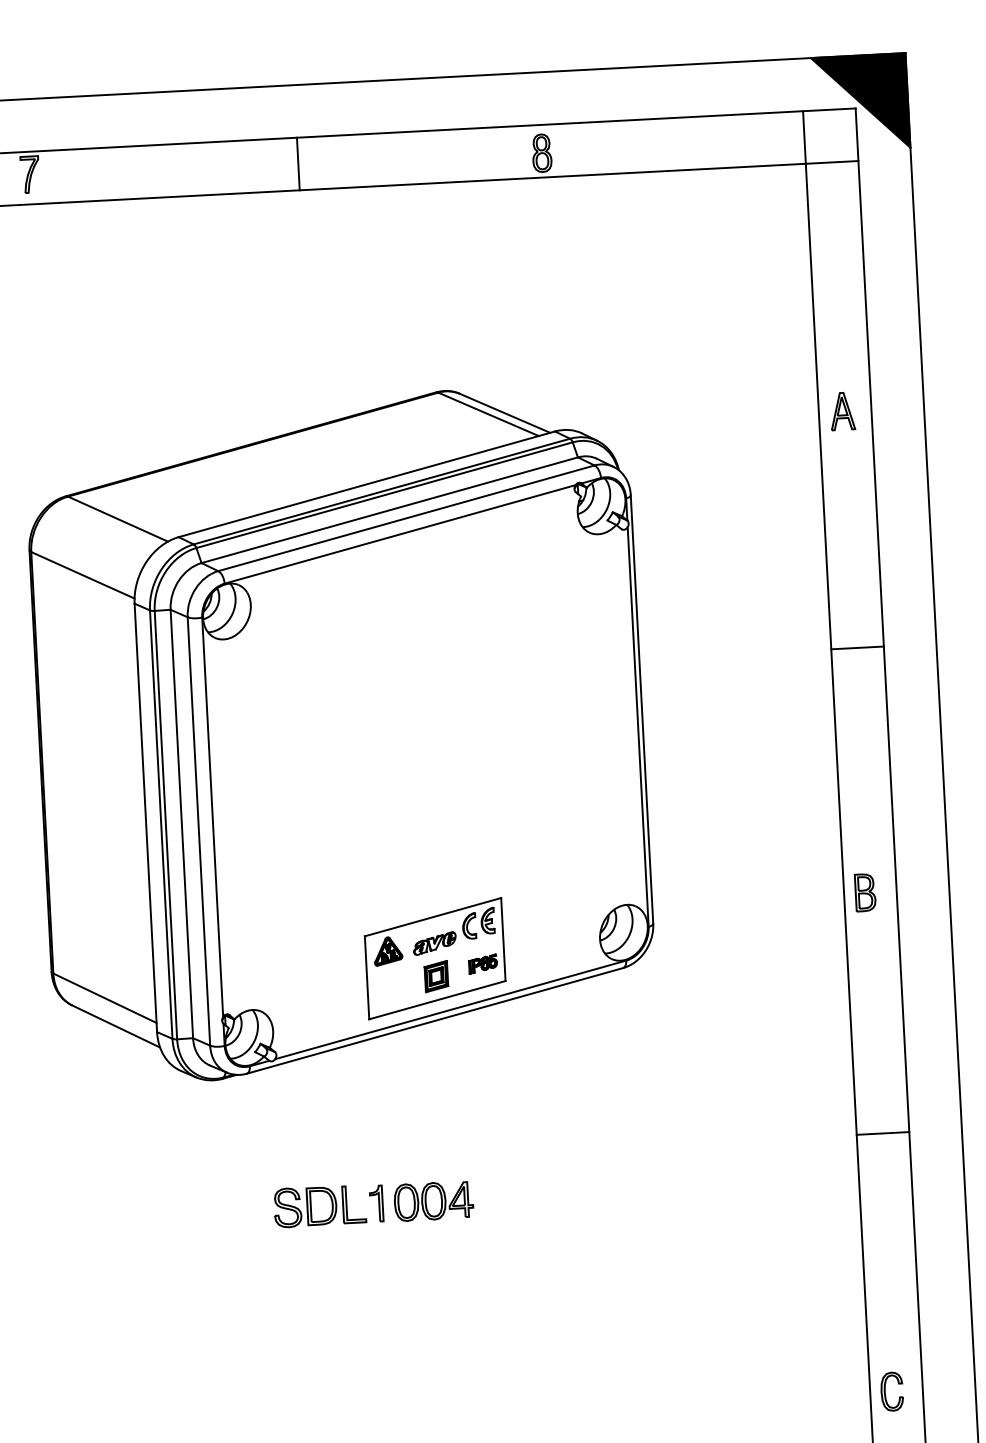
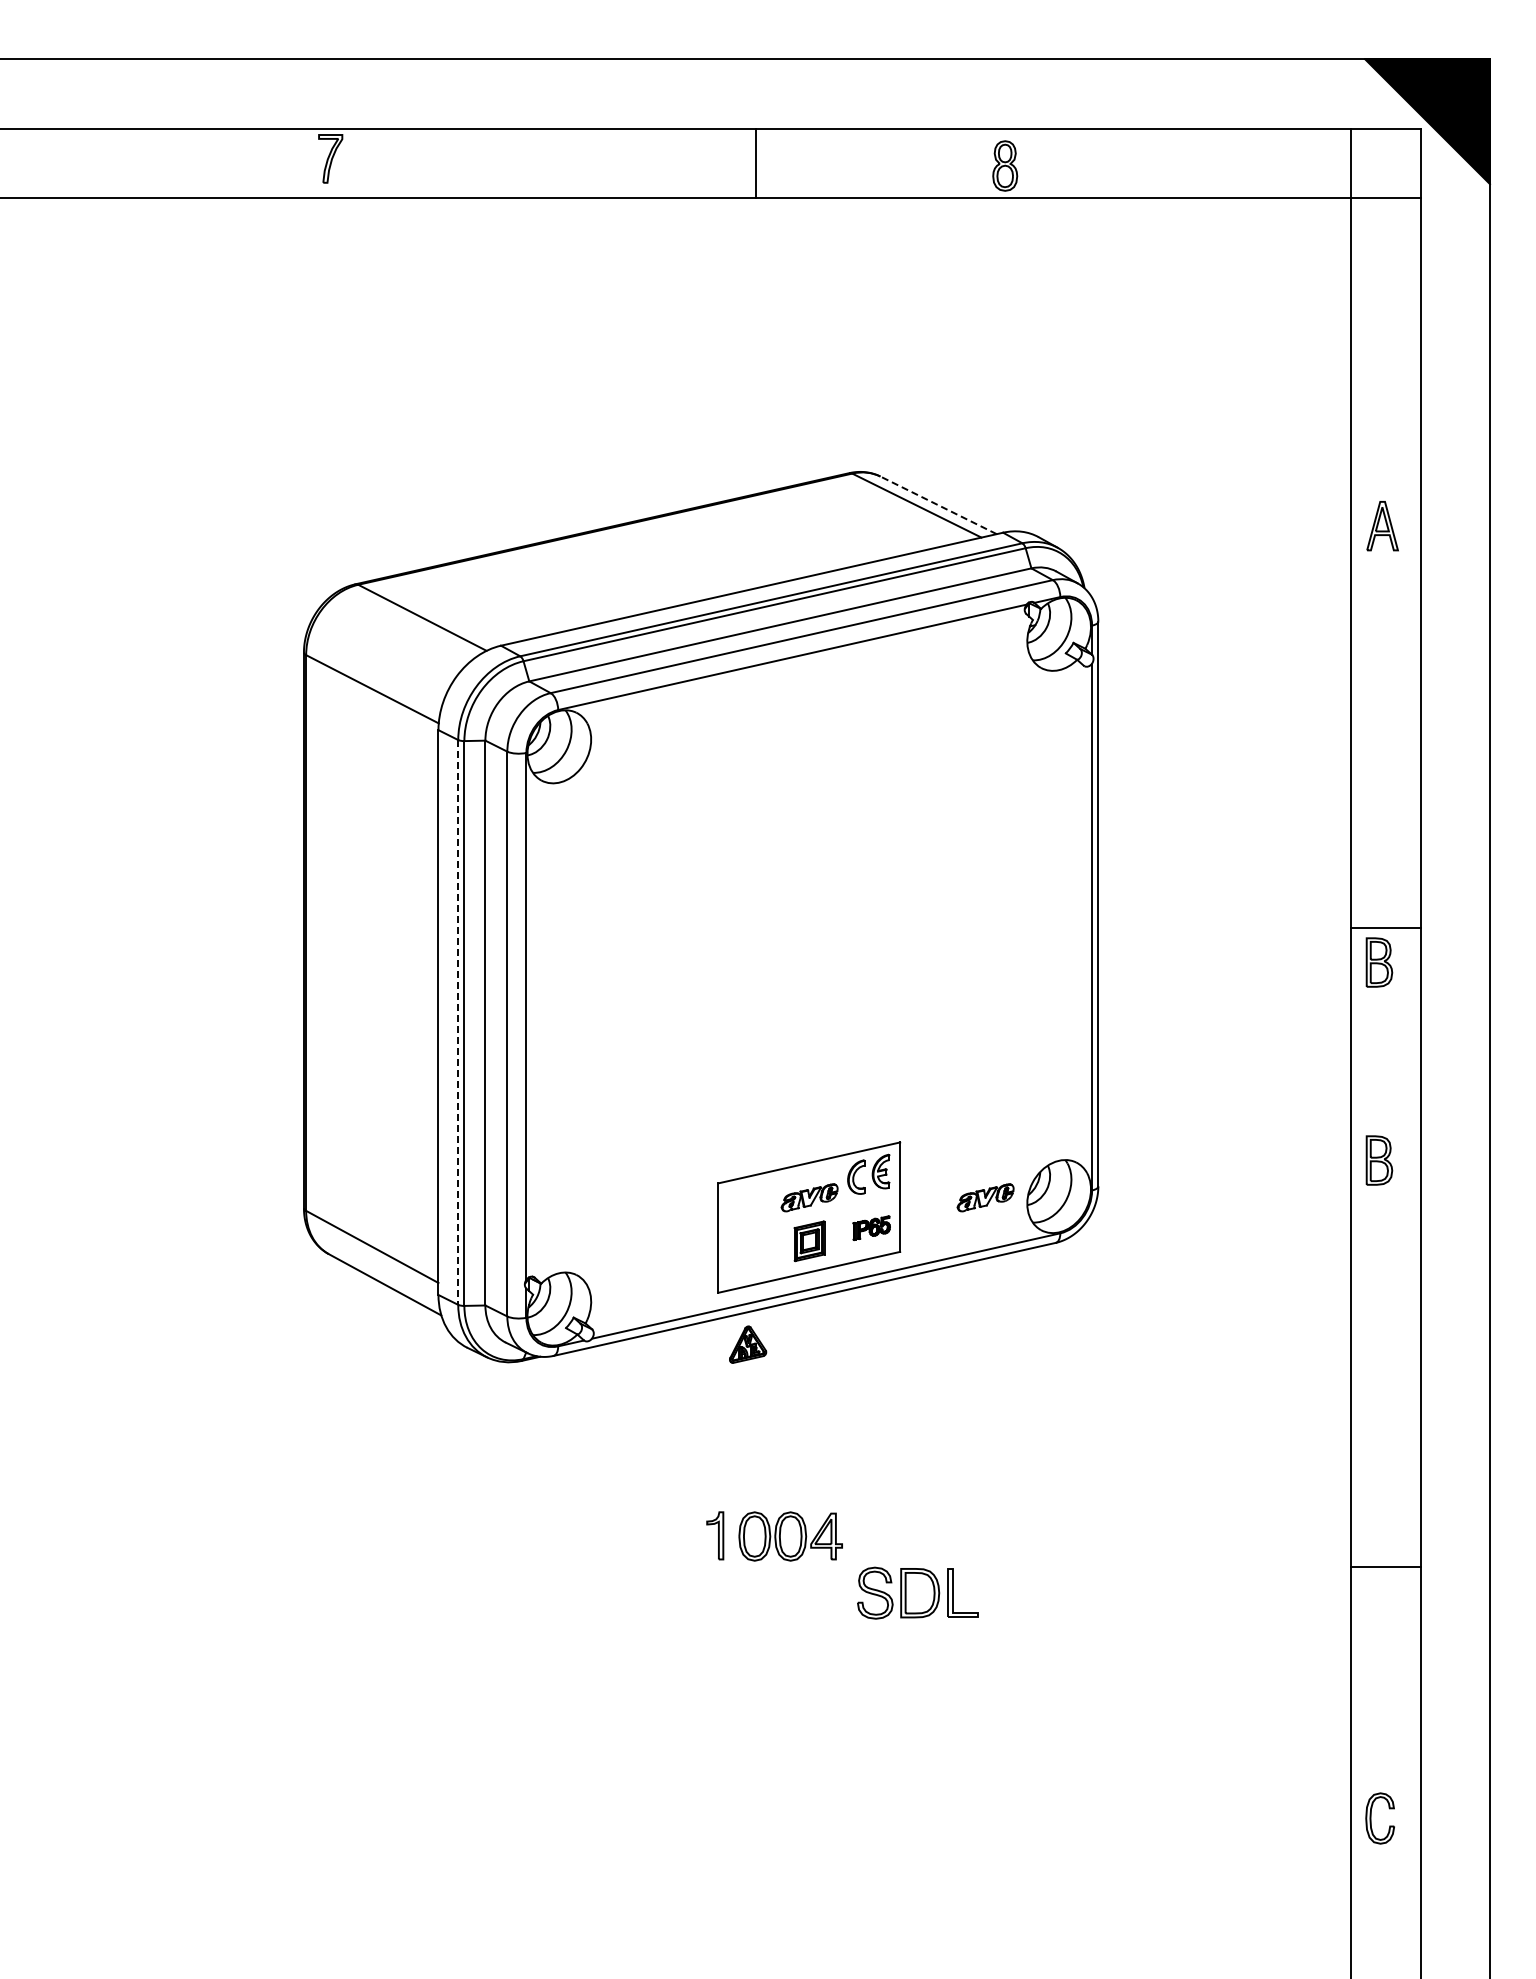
line: (298, 164) -> (756, 163), moved
line: (504, 413) -> (938, 505), solid -> dashed
line: (857, 648) -> (1385, 928), moved
part: (857, 742) -> (1379, 962), added
line: (161, 824) -> (458, 1022), solid -> dashed
part: (568, 936) -> (985, 1197), added
part: (388, 951) -> (748, 1344), moved
line: (882, 1133) -> (1385, 1567), moved
part: (319, 1205) -> (917, 1592), moved

